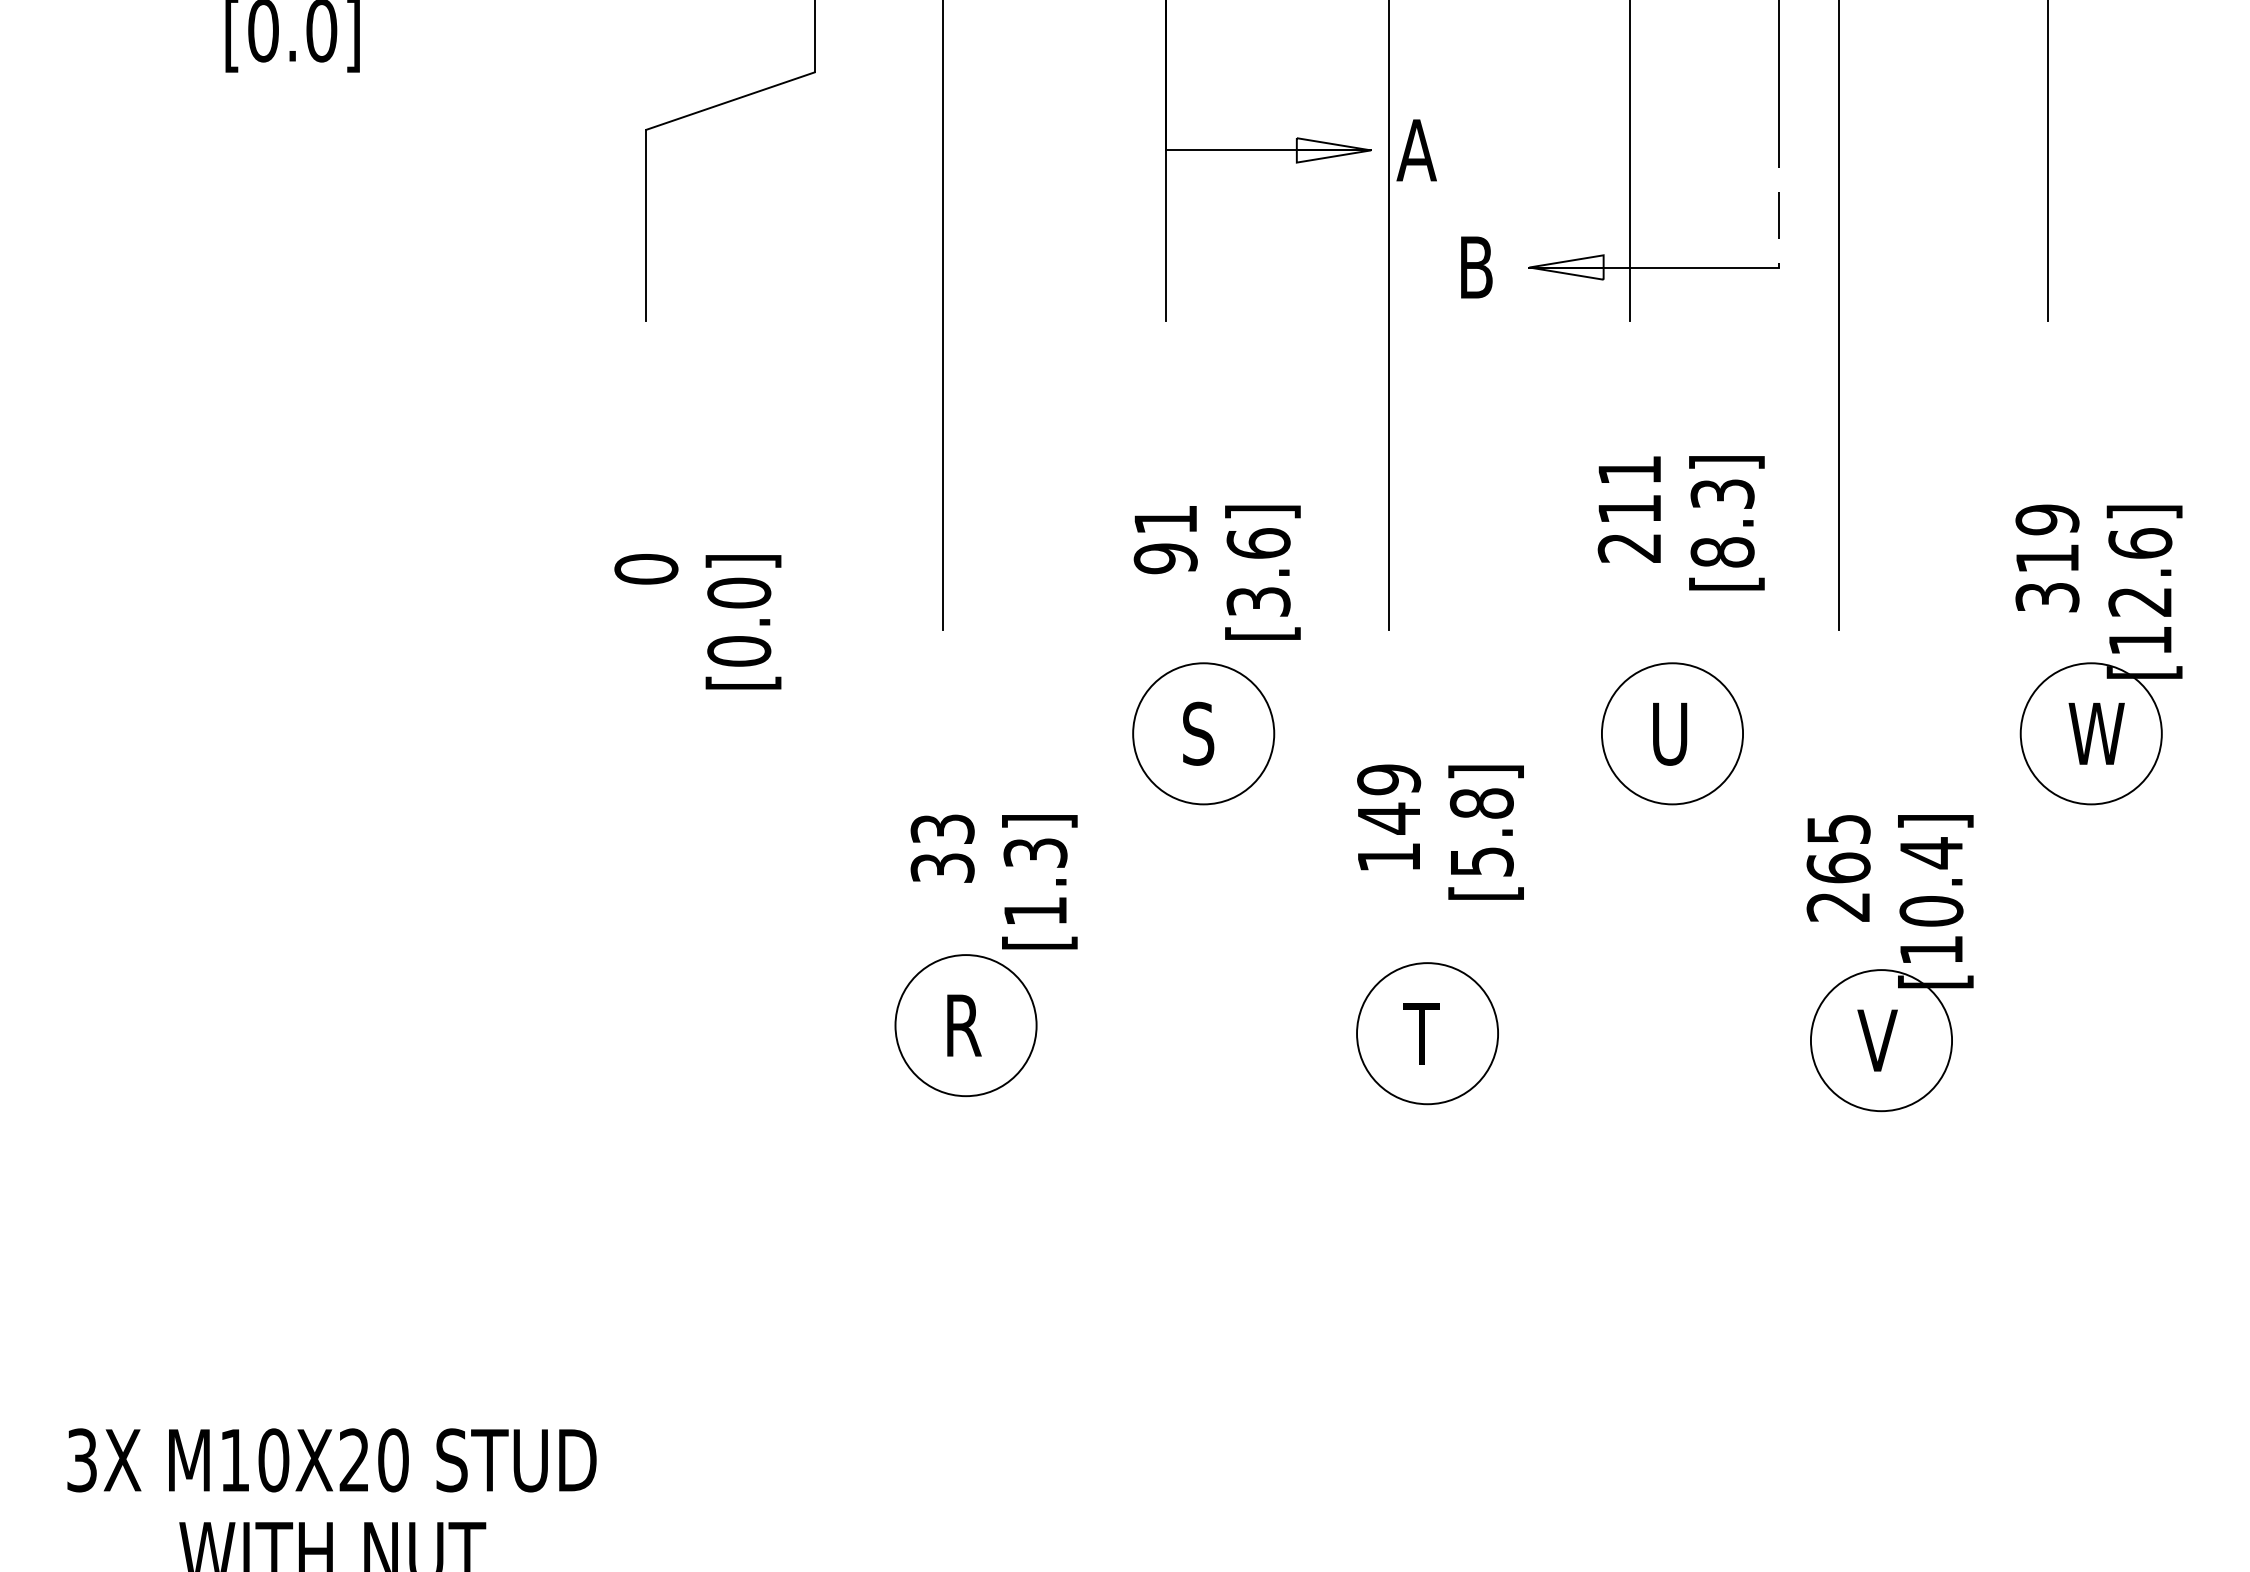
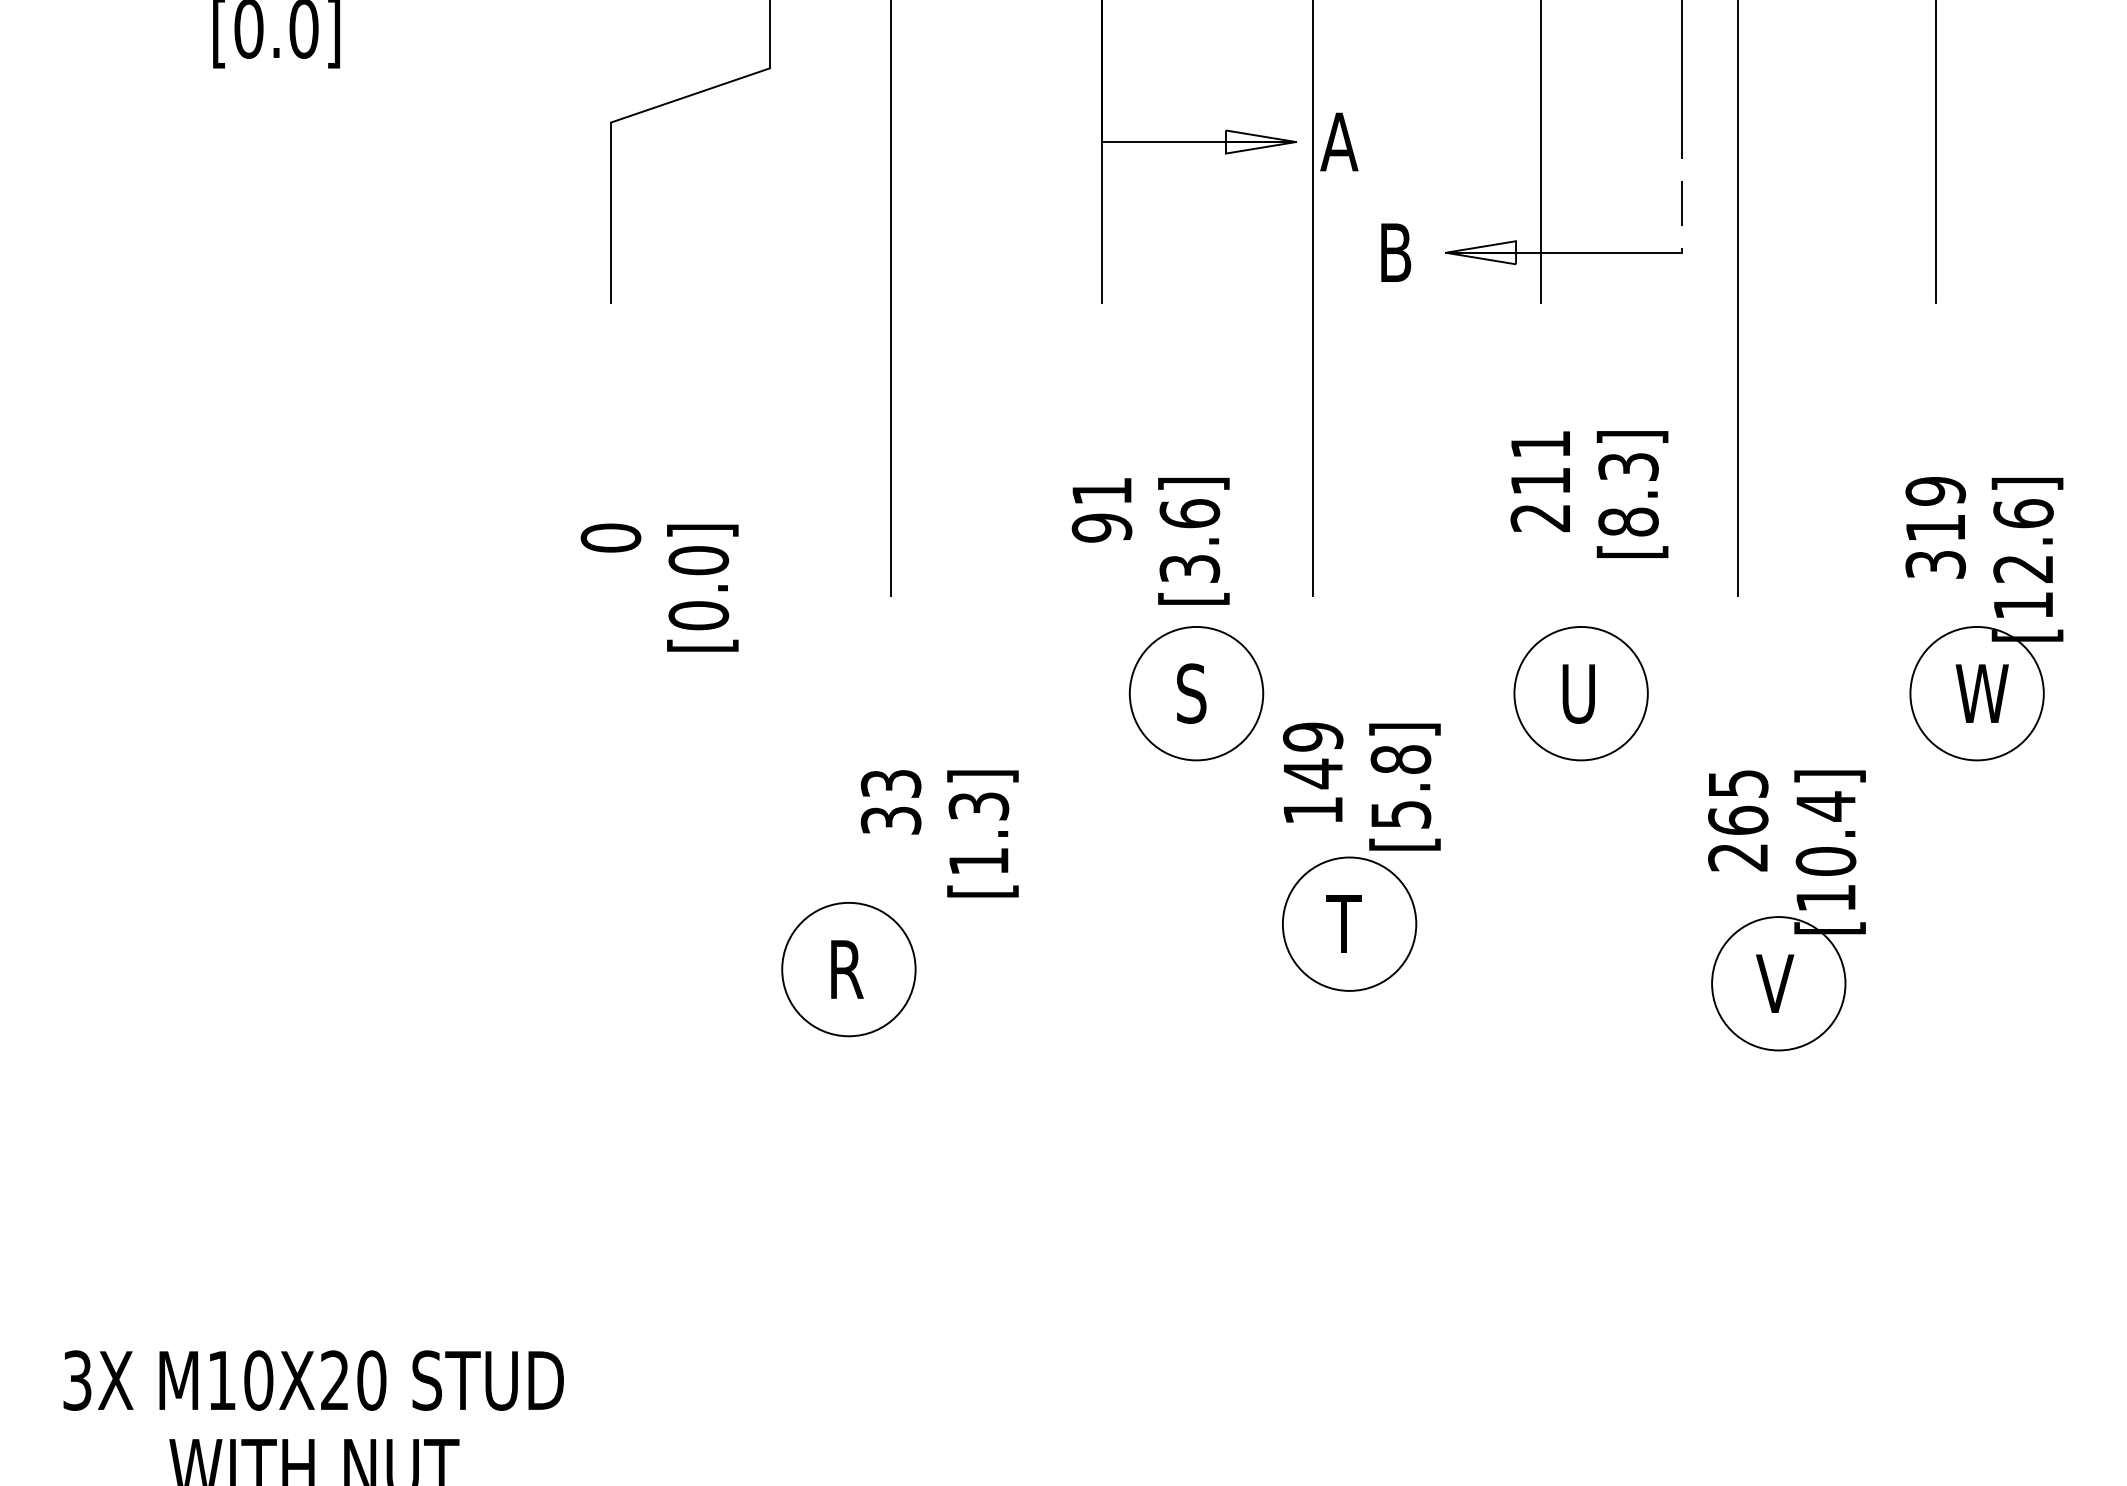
part: (1203, 733) -> (1196, 693), moved
part: (965, 1025) -> (848, 969), moved
part: (1427, 1033) -> (1349, 924), moved

